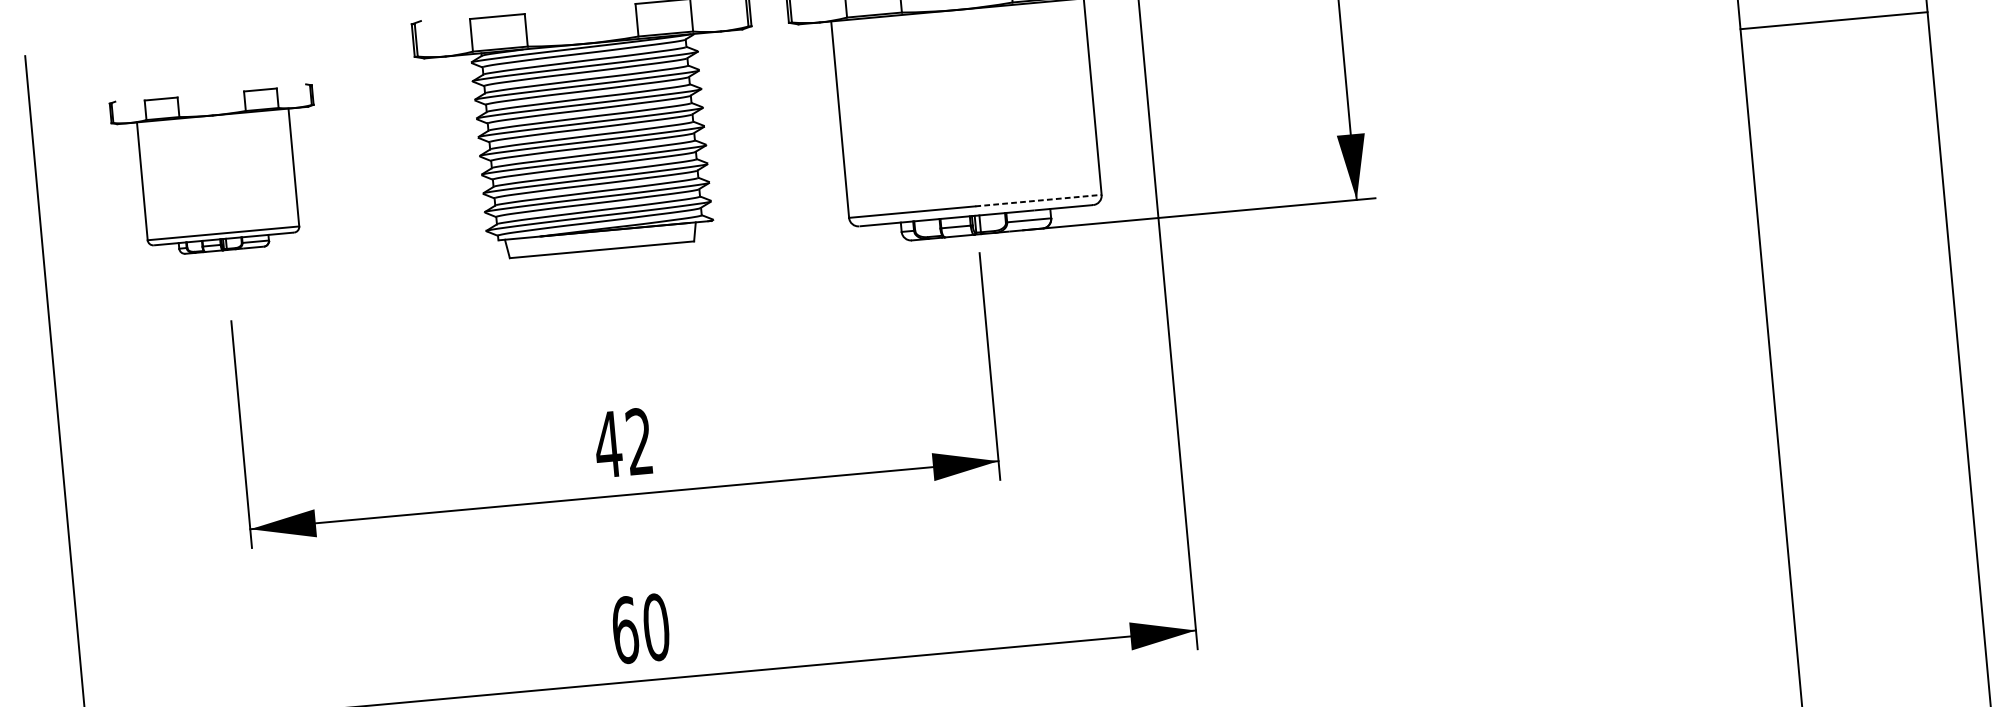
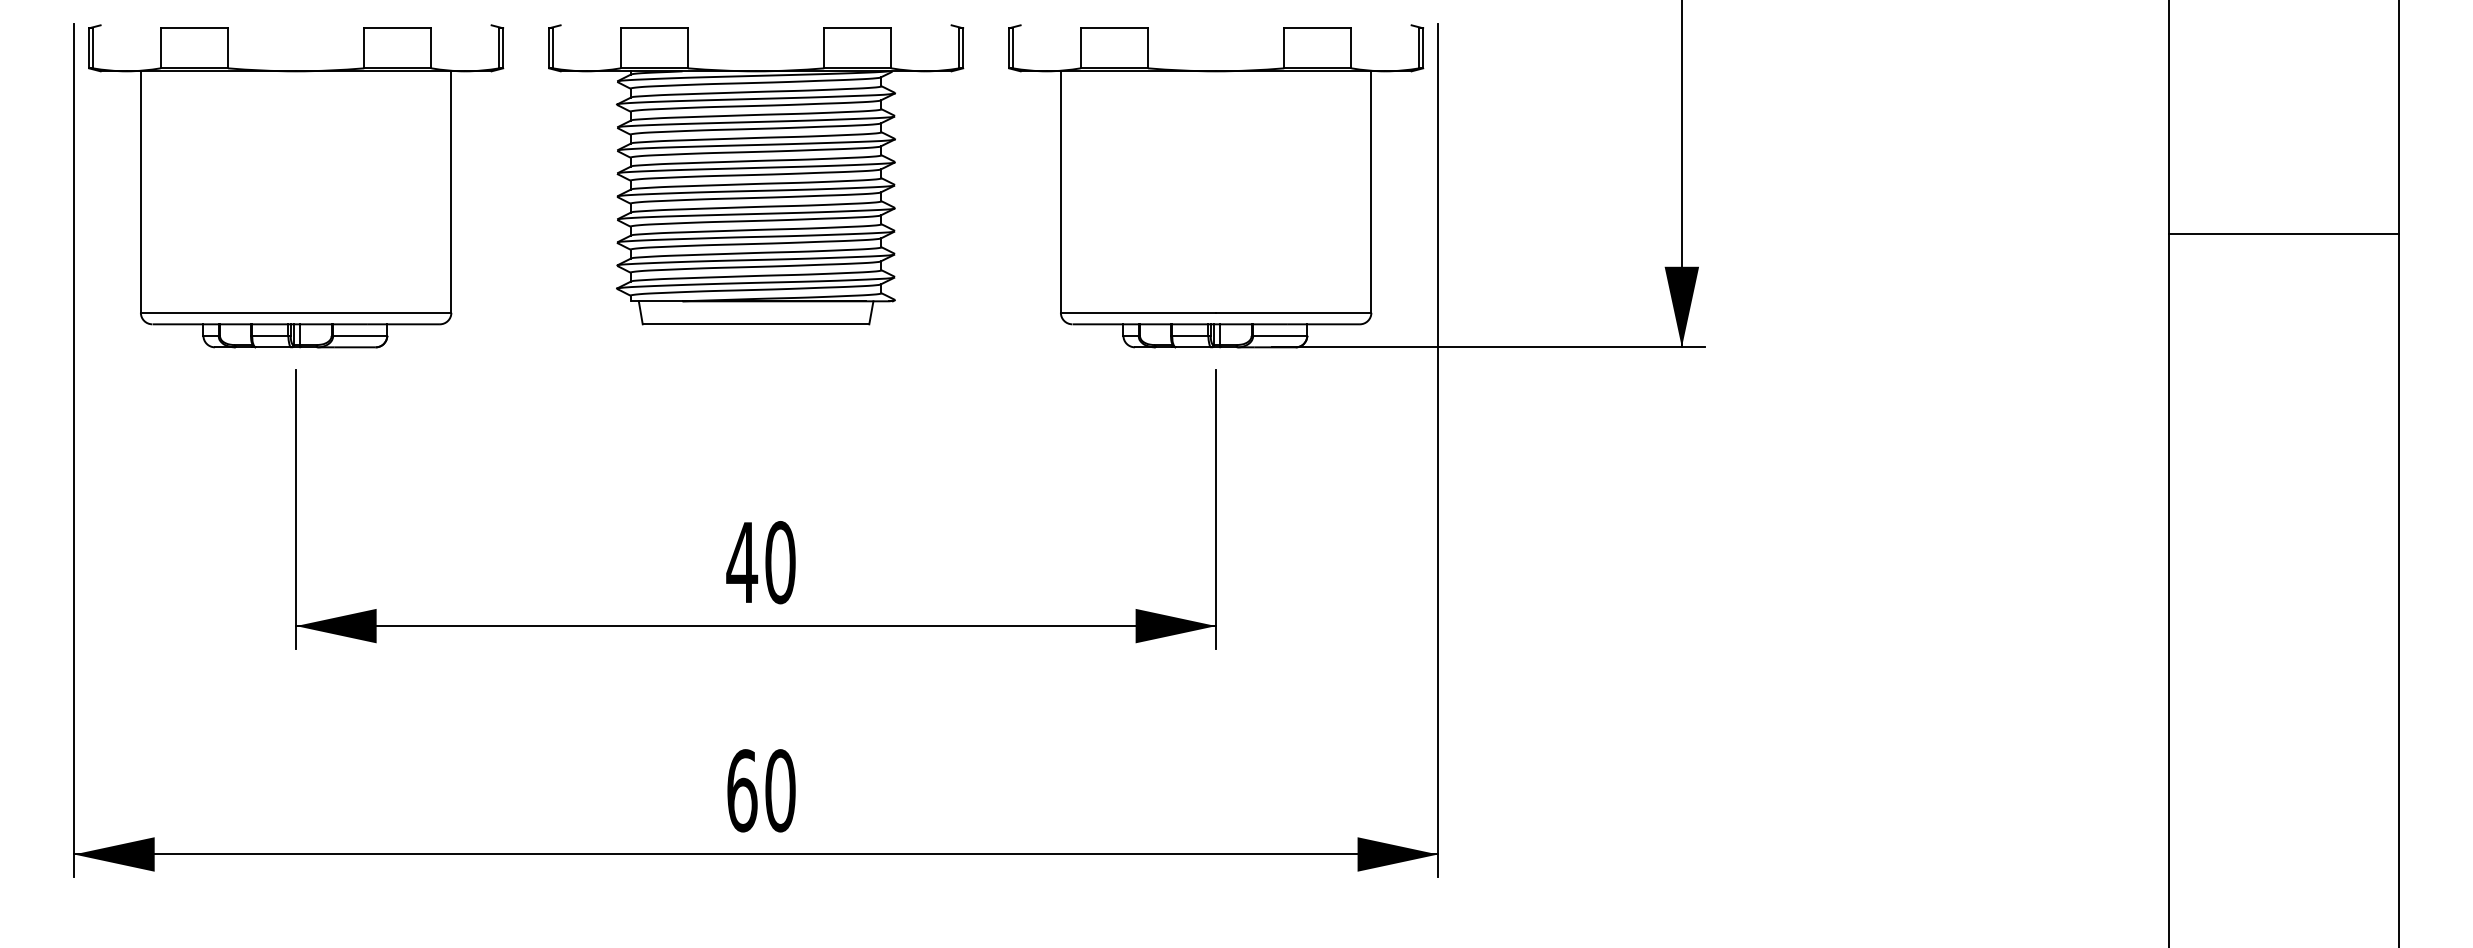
line: (1833, 20) -> (2283, 233), moved
part: (218, 171) -> (296, 186), size x1.67
line: (1038, 200) -> (1293, 312), dashed -> solid
text: (639, 441) -> (780, 562), 42 -> 40

